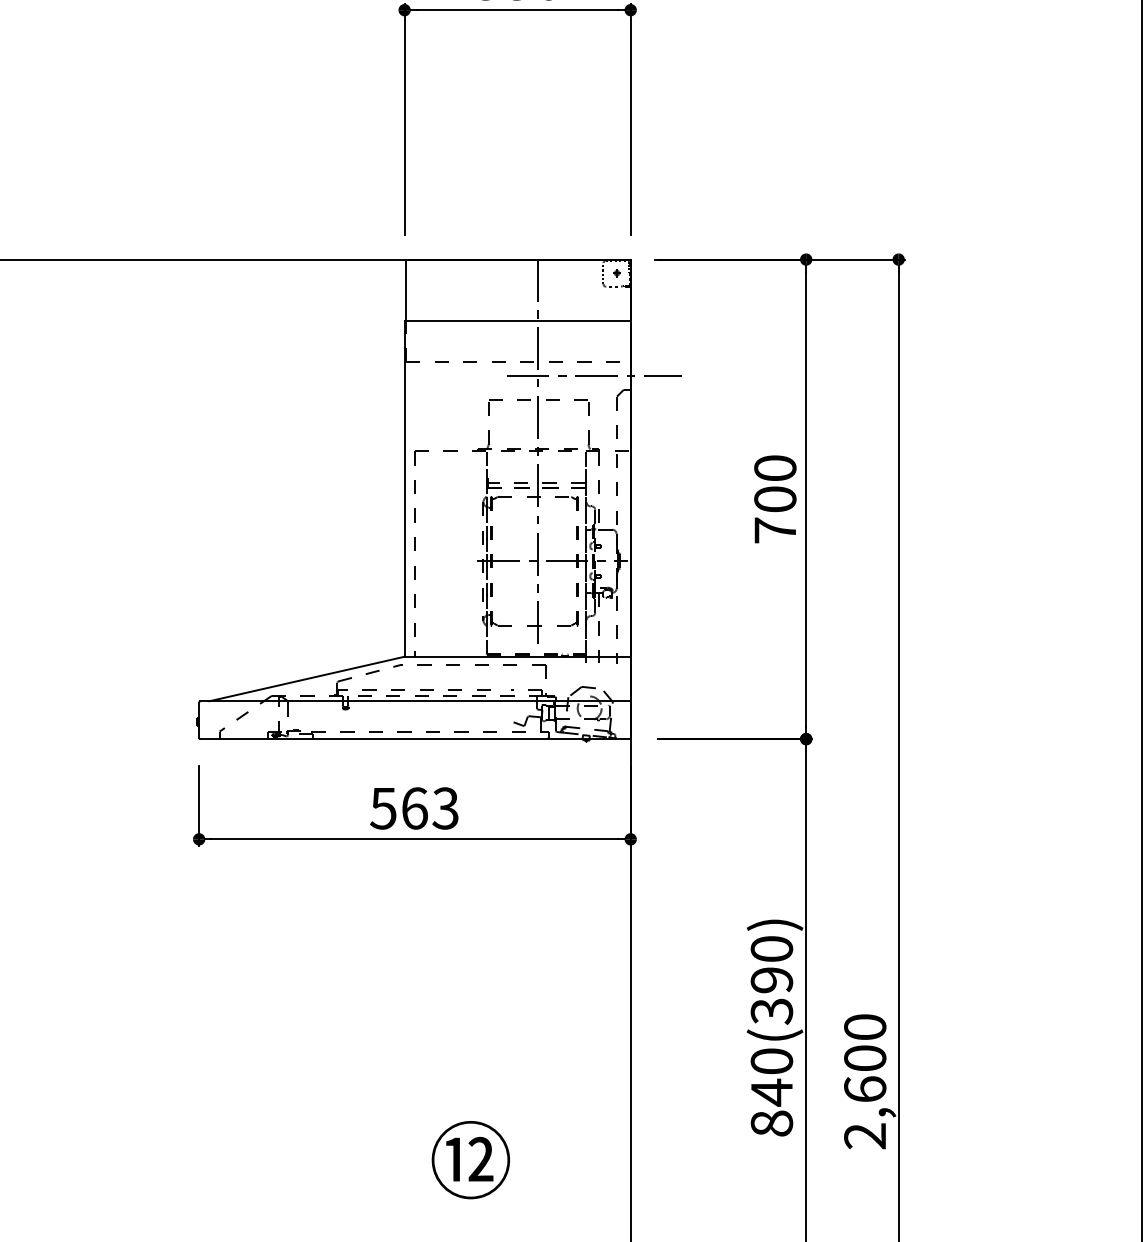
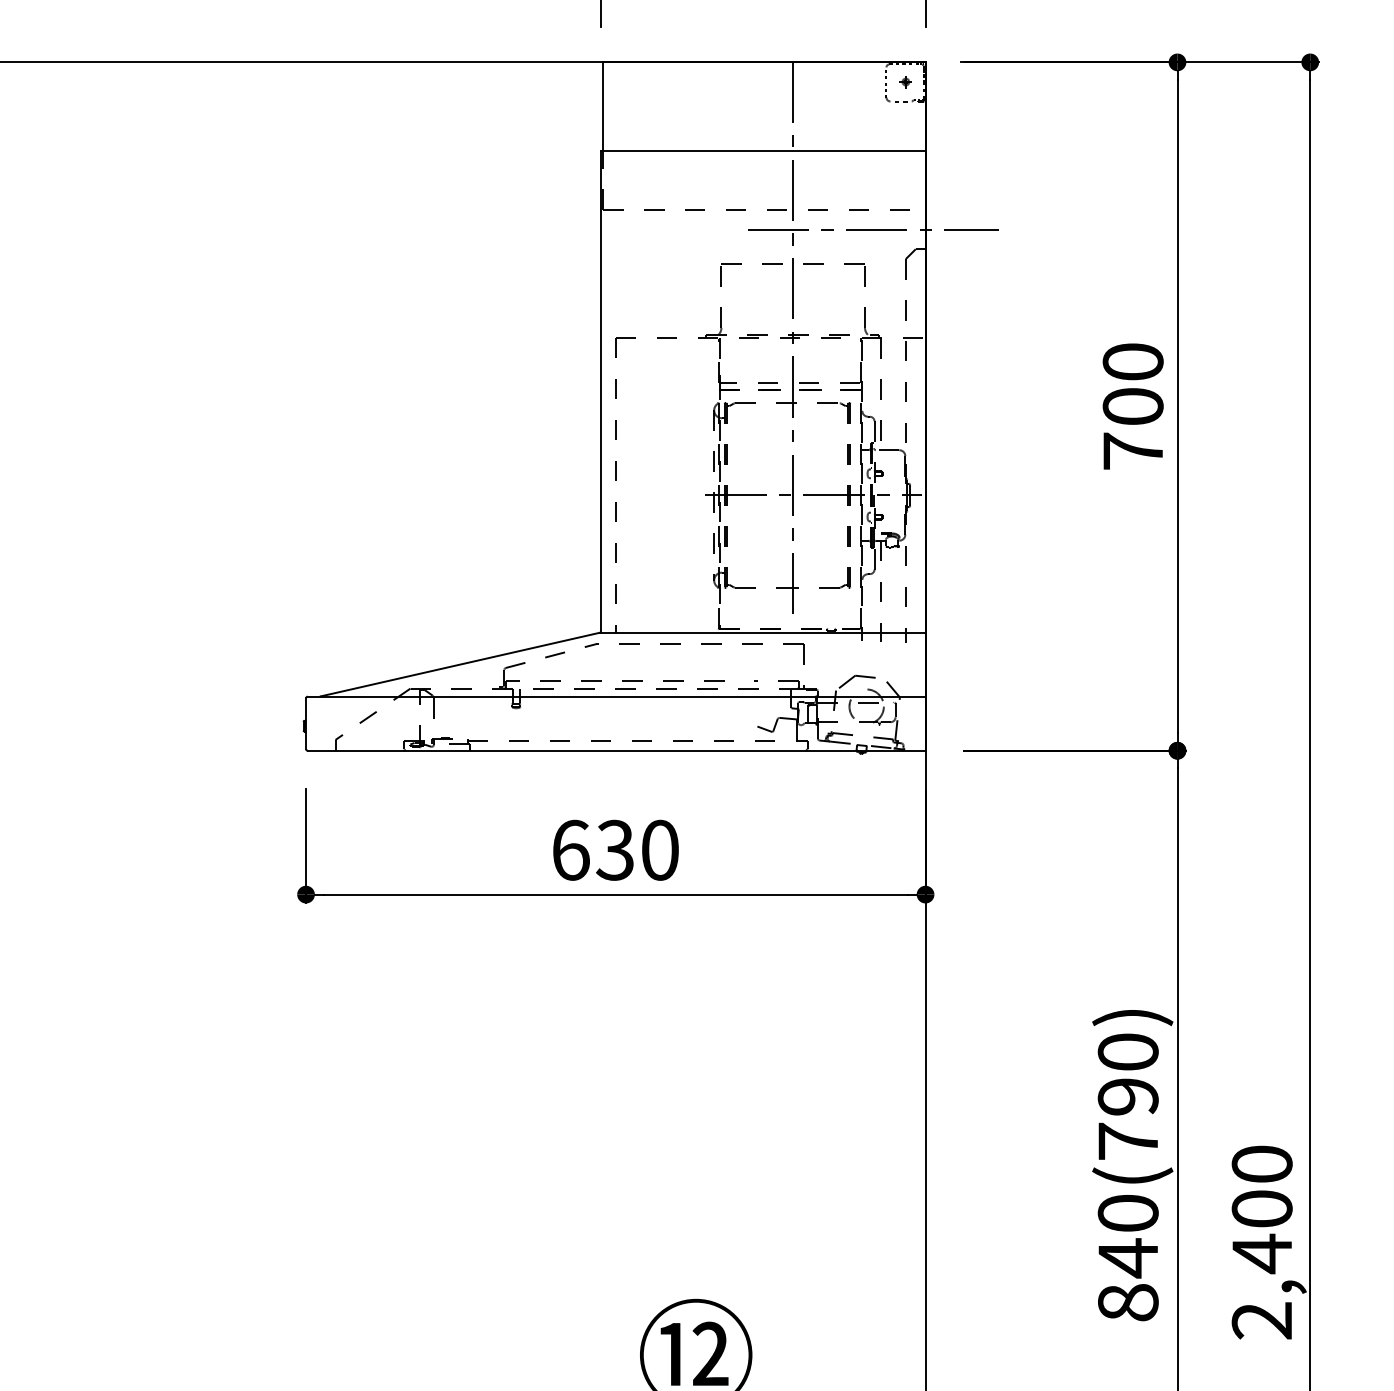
text: (414, 808) -> (615, 850), 563 -> 630
text: (771, 1011) -> (1127, 1141), 840(390) -> 840(790)
text: (865, 1089) -> (1262, 1253), 2,600 -> 2,400

